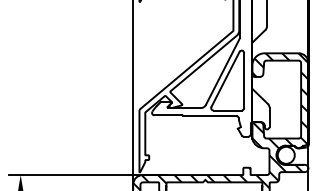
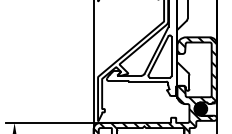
fill: (285, 154) -> (200, 108), added

